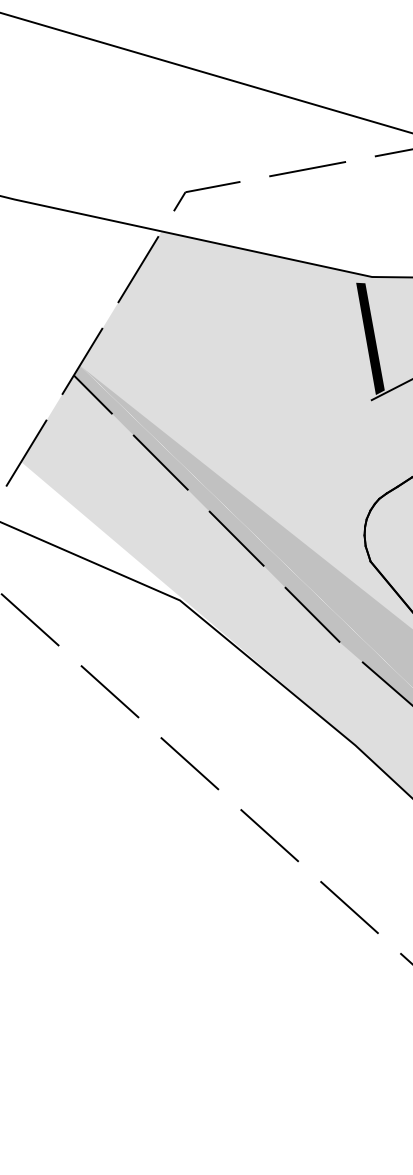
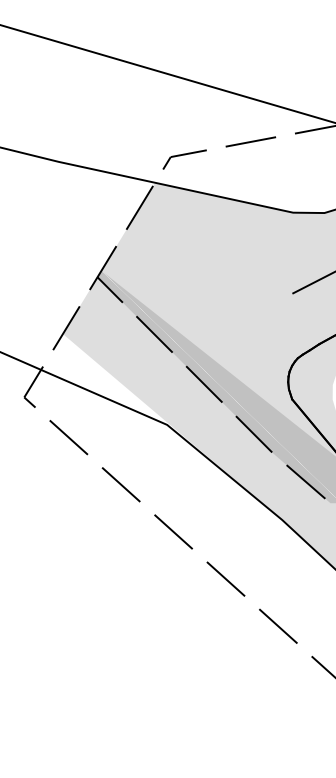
fill: (369, 339) -> (291, 253), removed

